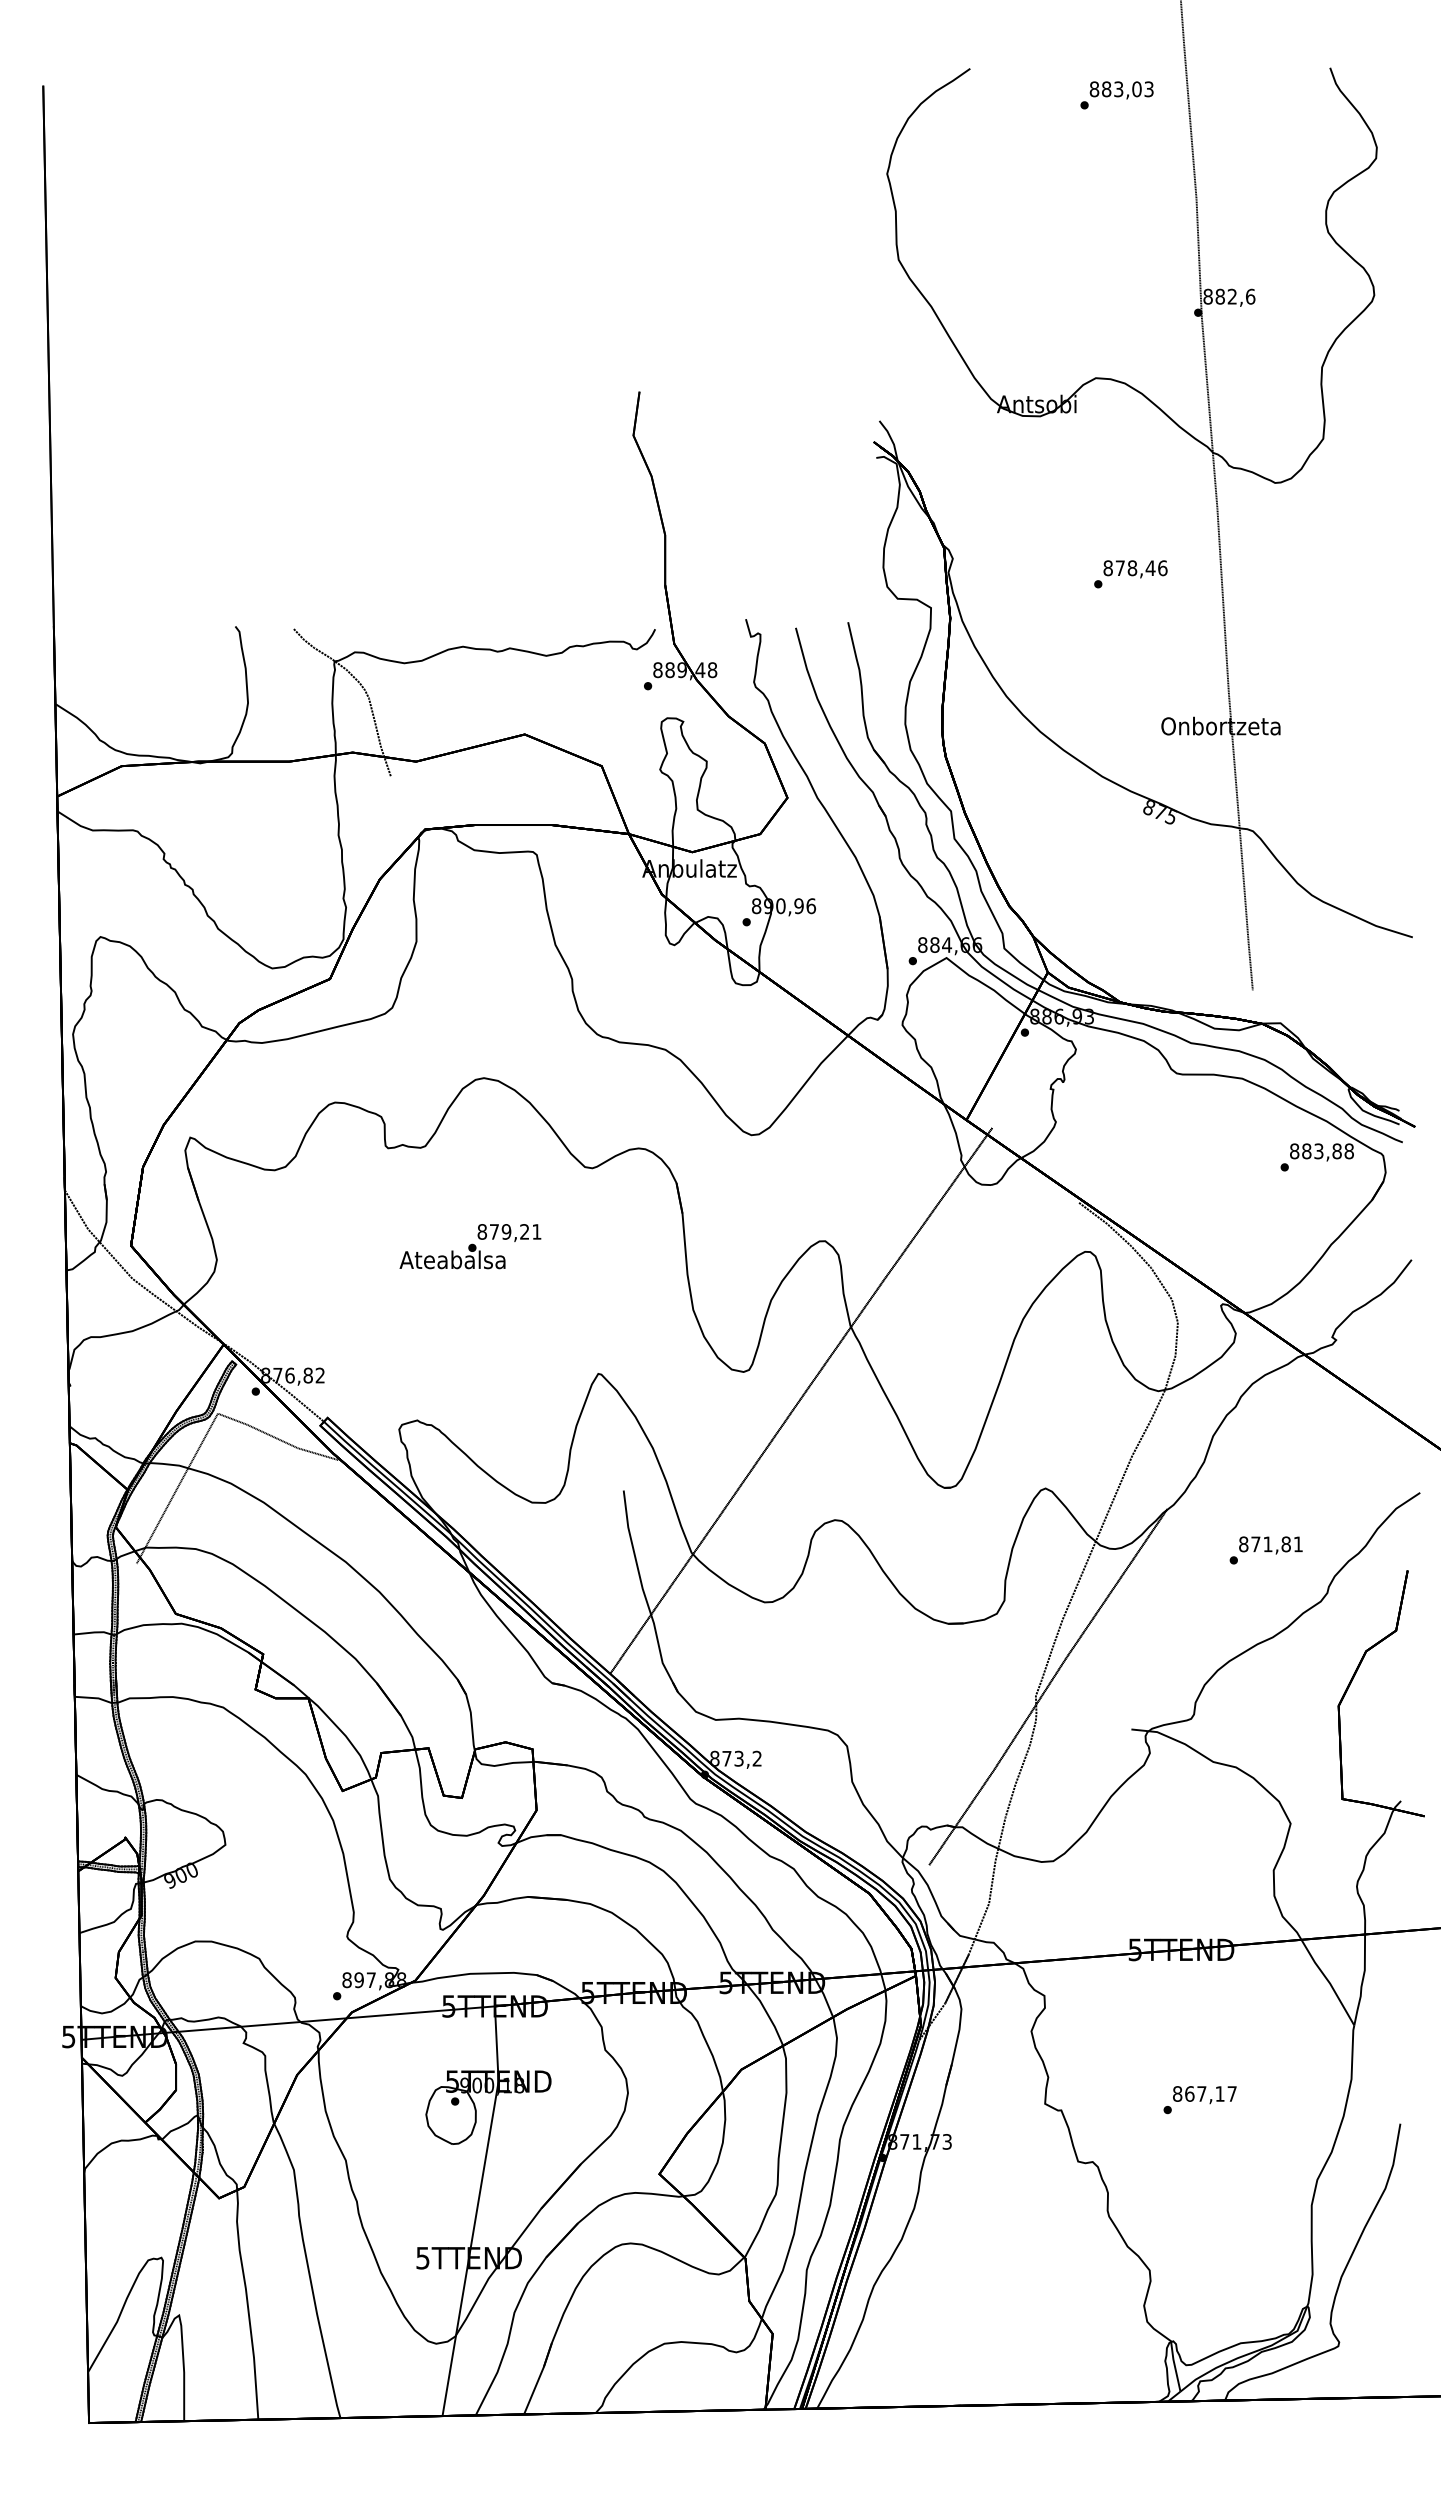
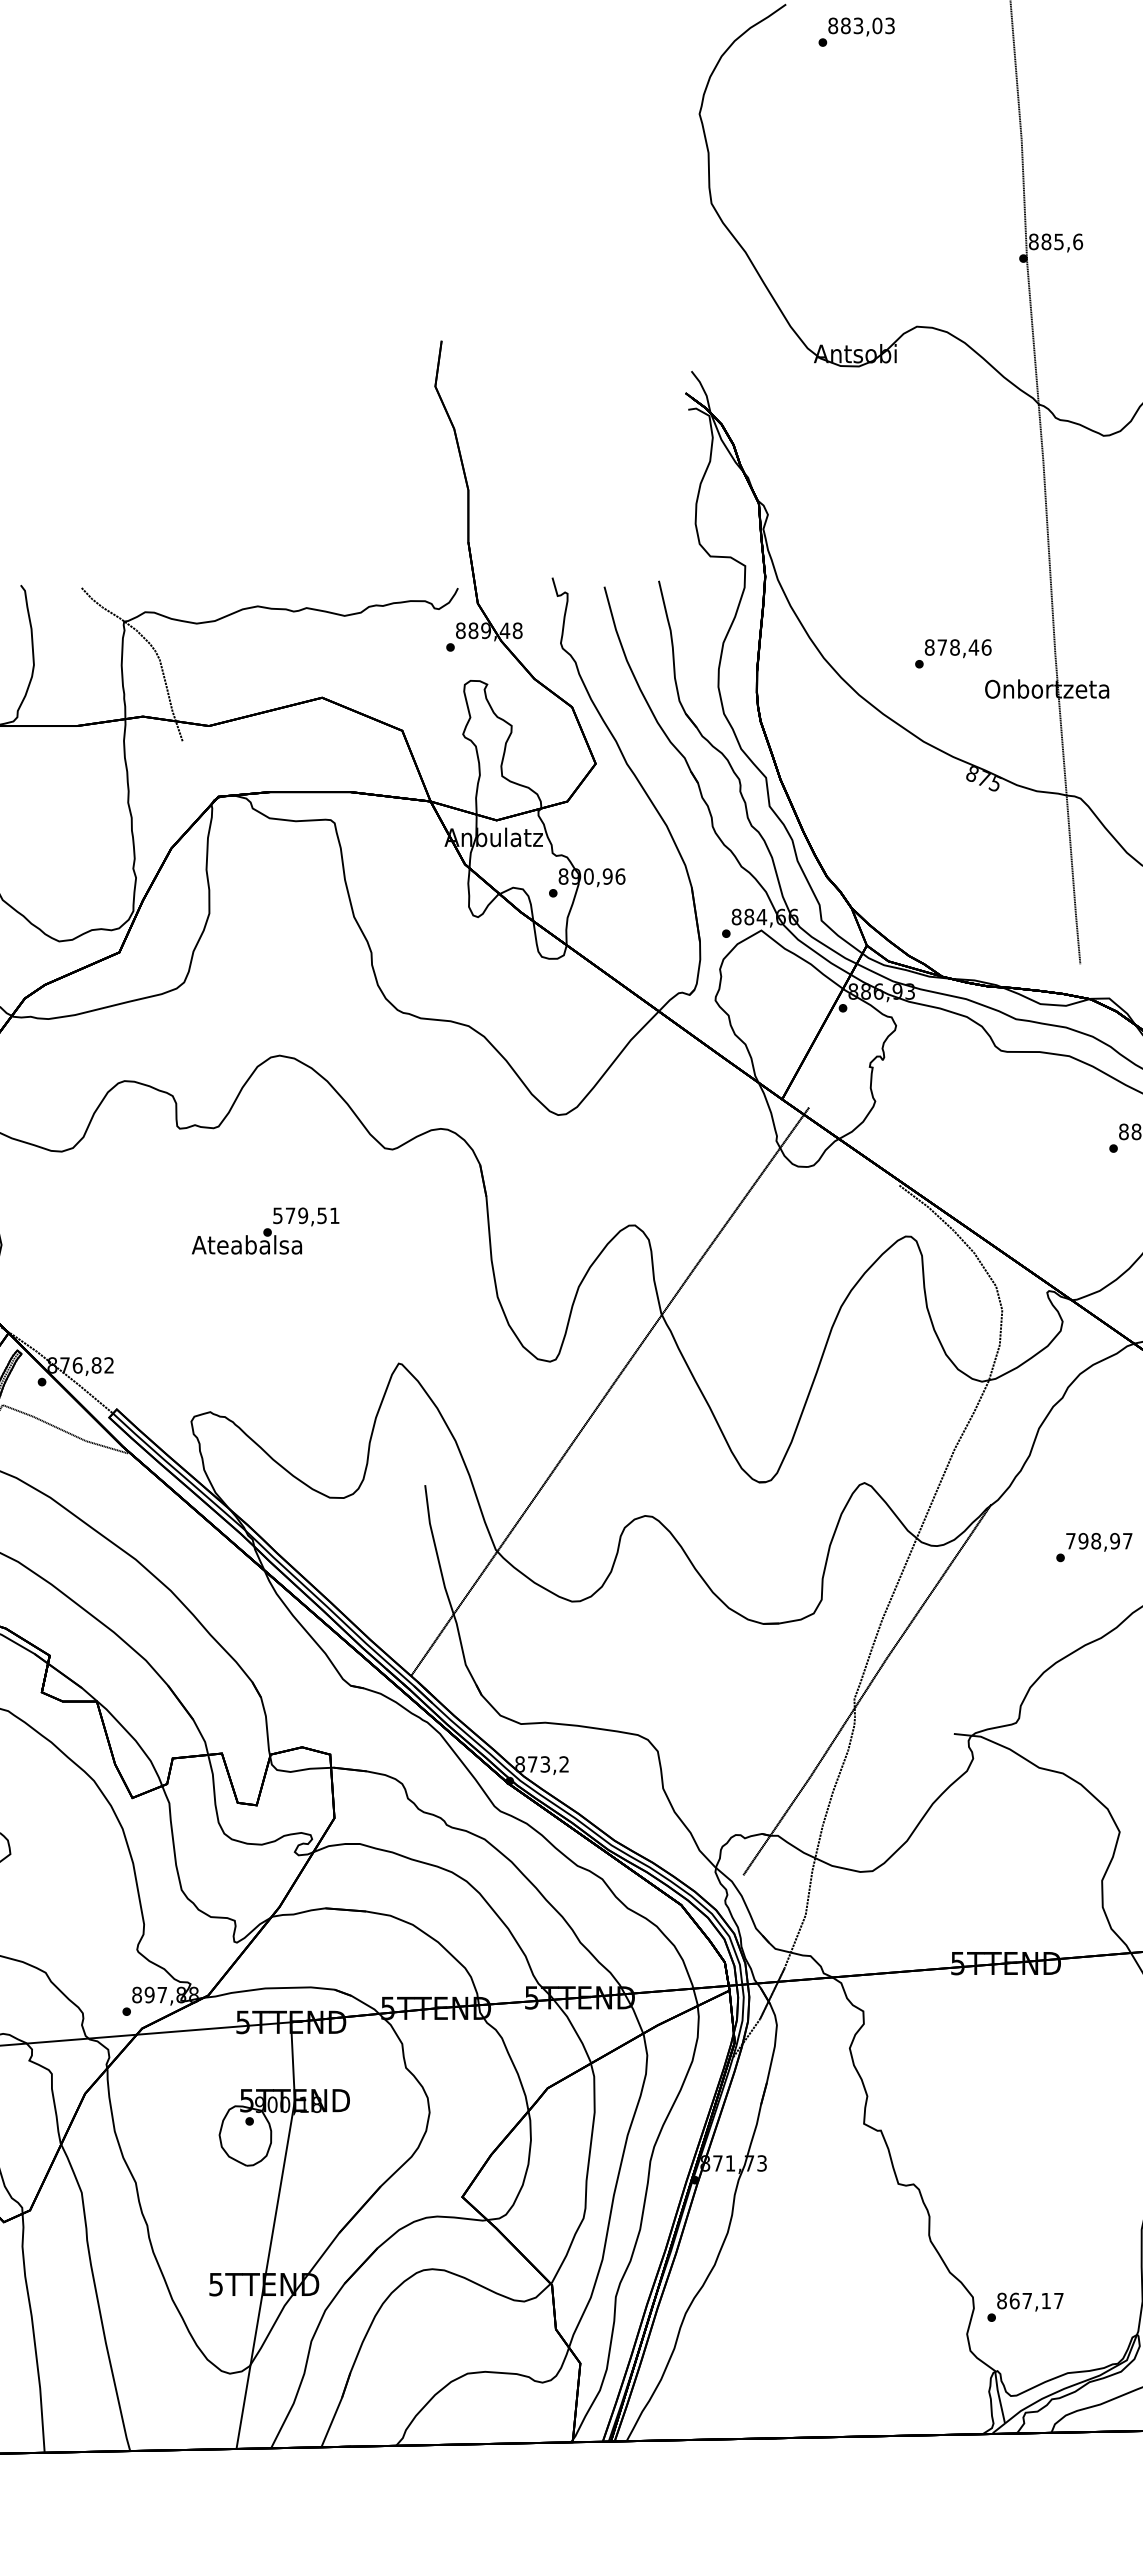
text: (1116, 95) -> (856, 32), moved
text: (1231, 296) -> (1058, 241), 882,6 -> 885,6
text: (1130, 574) -> (952, 654), moved
text: (503, 1231) -> (299, 1215), 879,21 -> 579,51
text: (1270, 1544) -> (1098, 1541), 871,81 -> 798,97
text: (1199, 2100) -> (1024, 2307), moved

